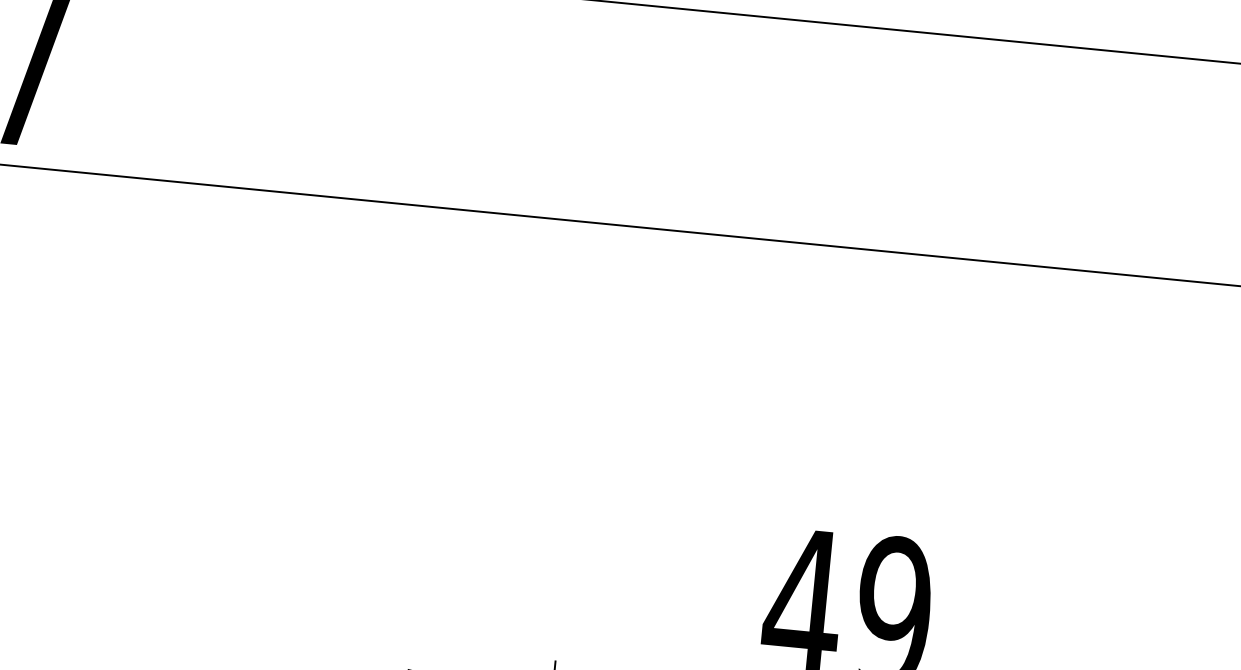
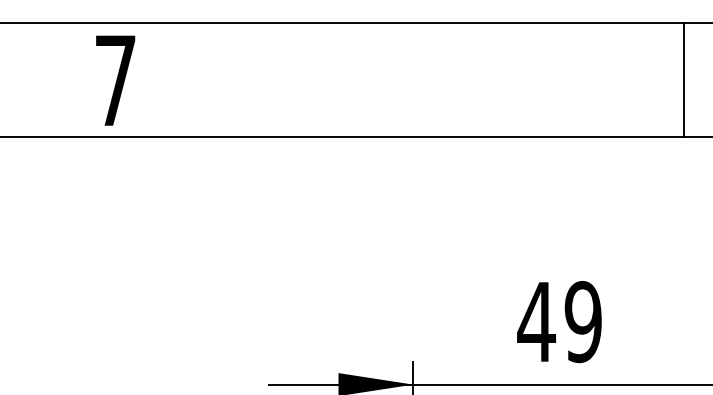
line: (1134, 163) -> (683, 79), added

